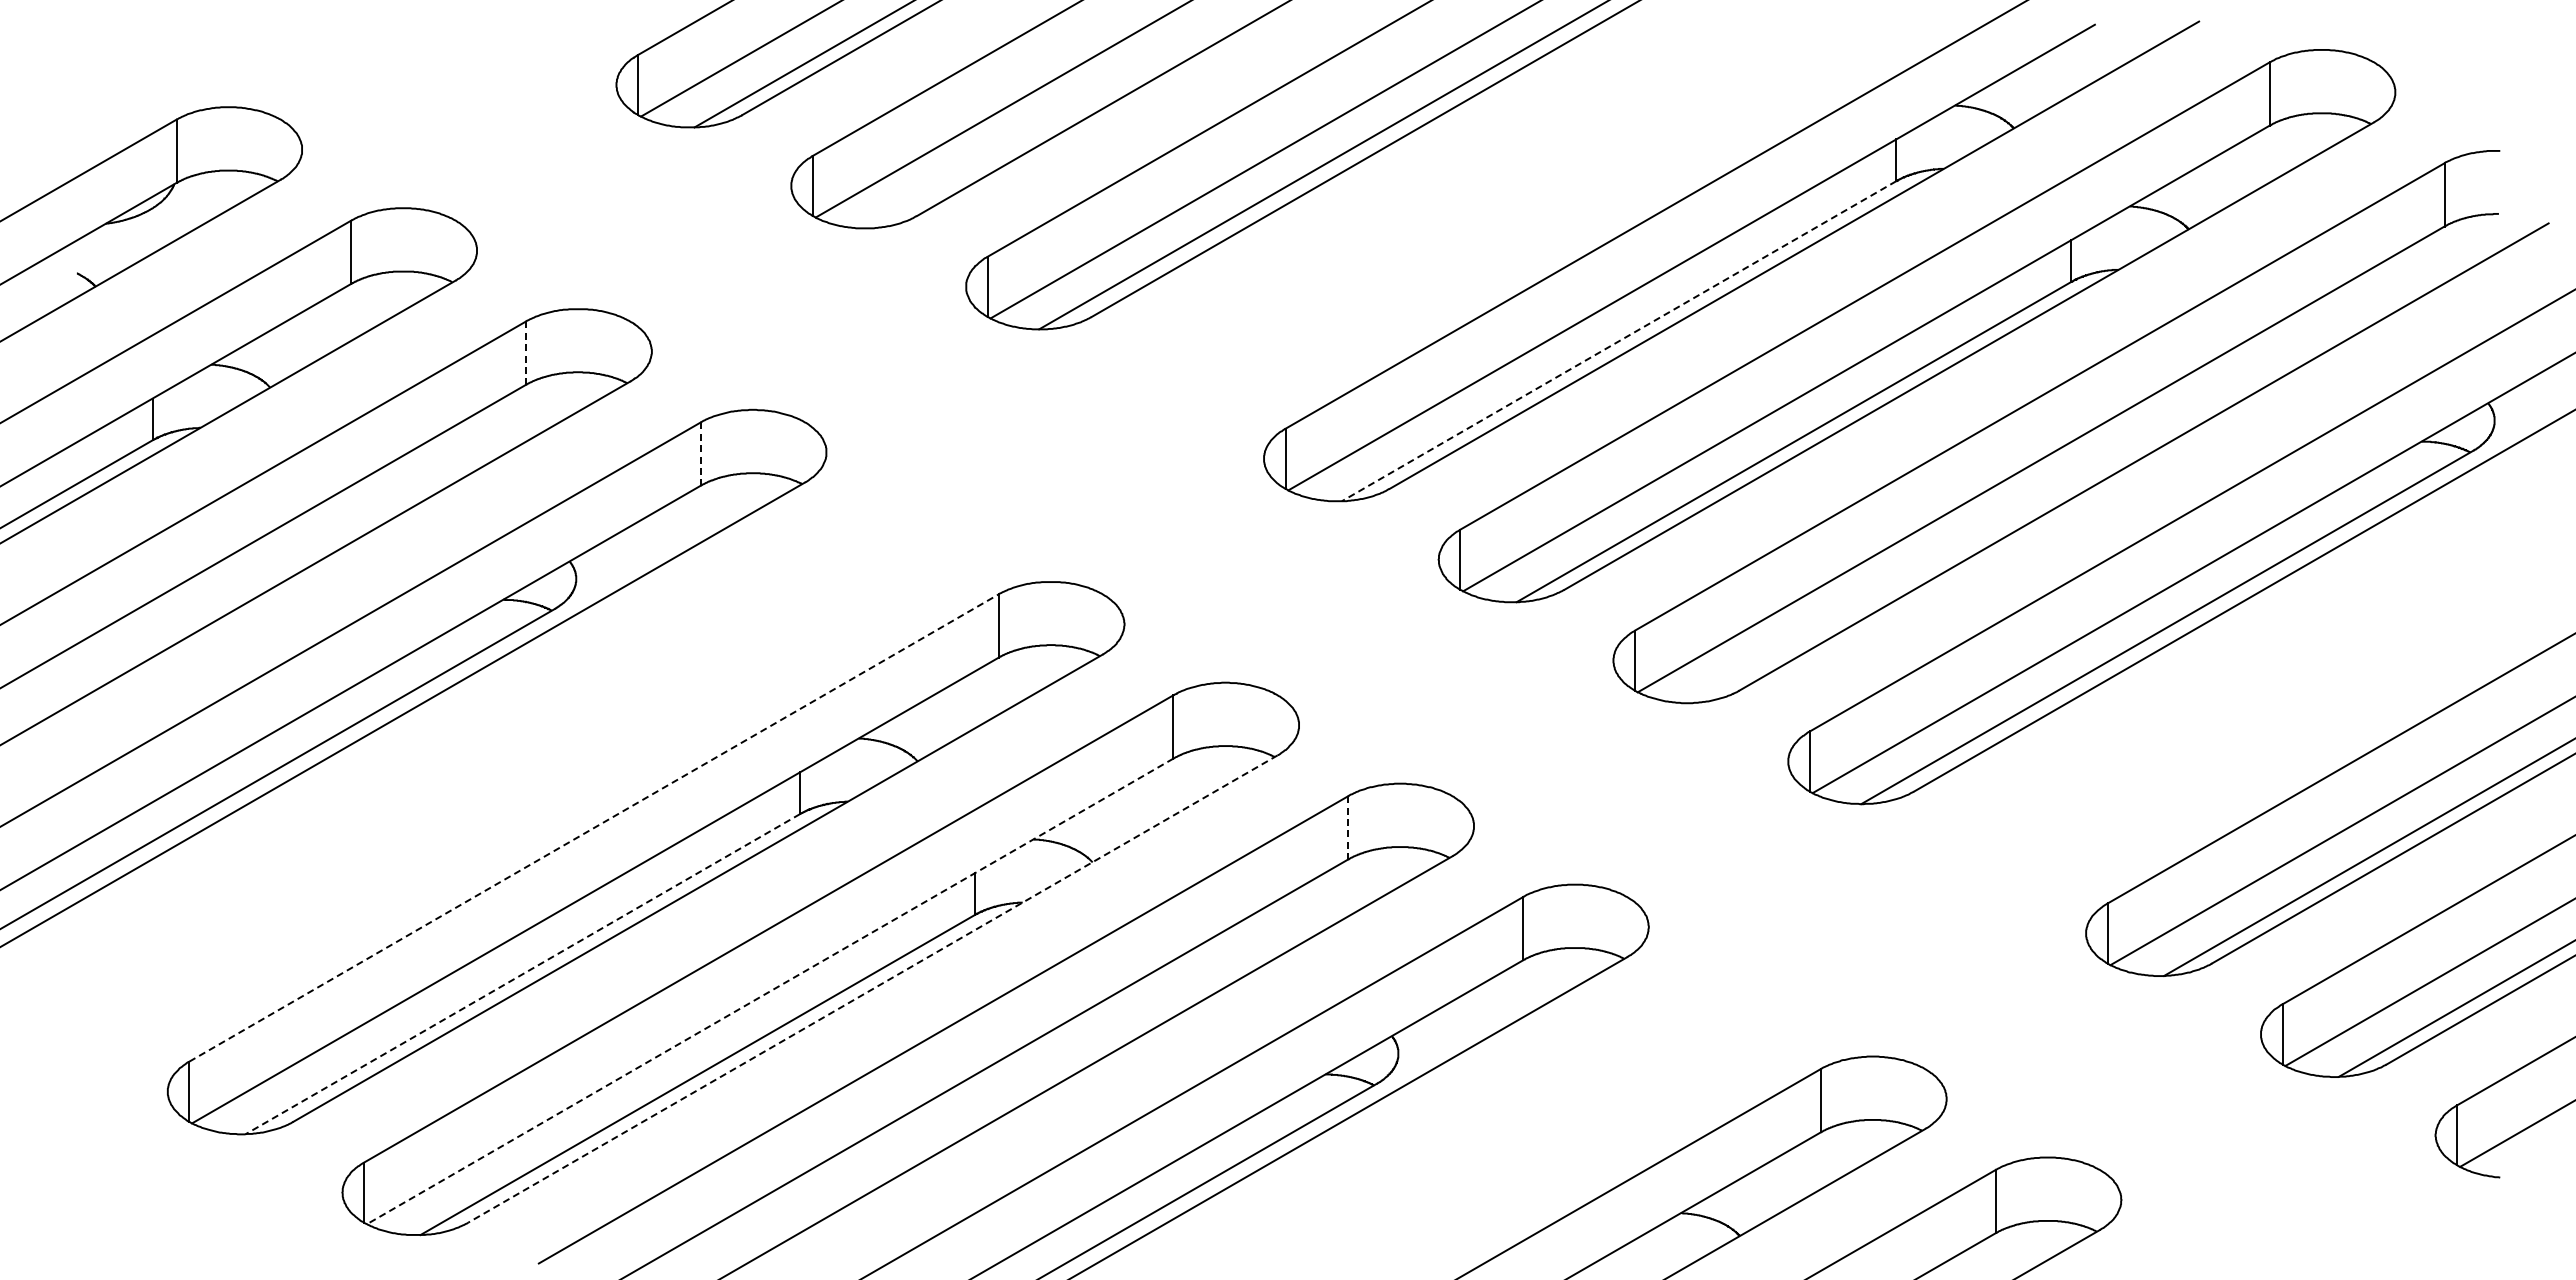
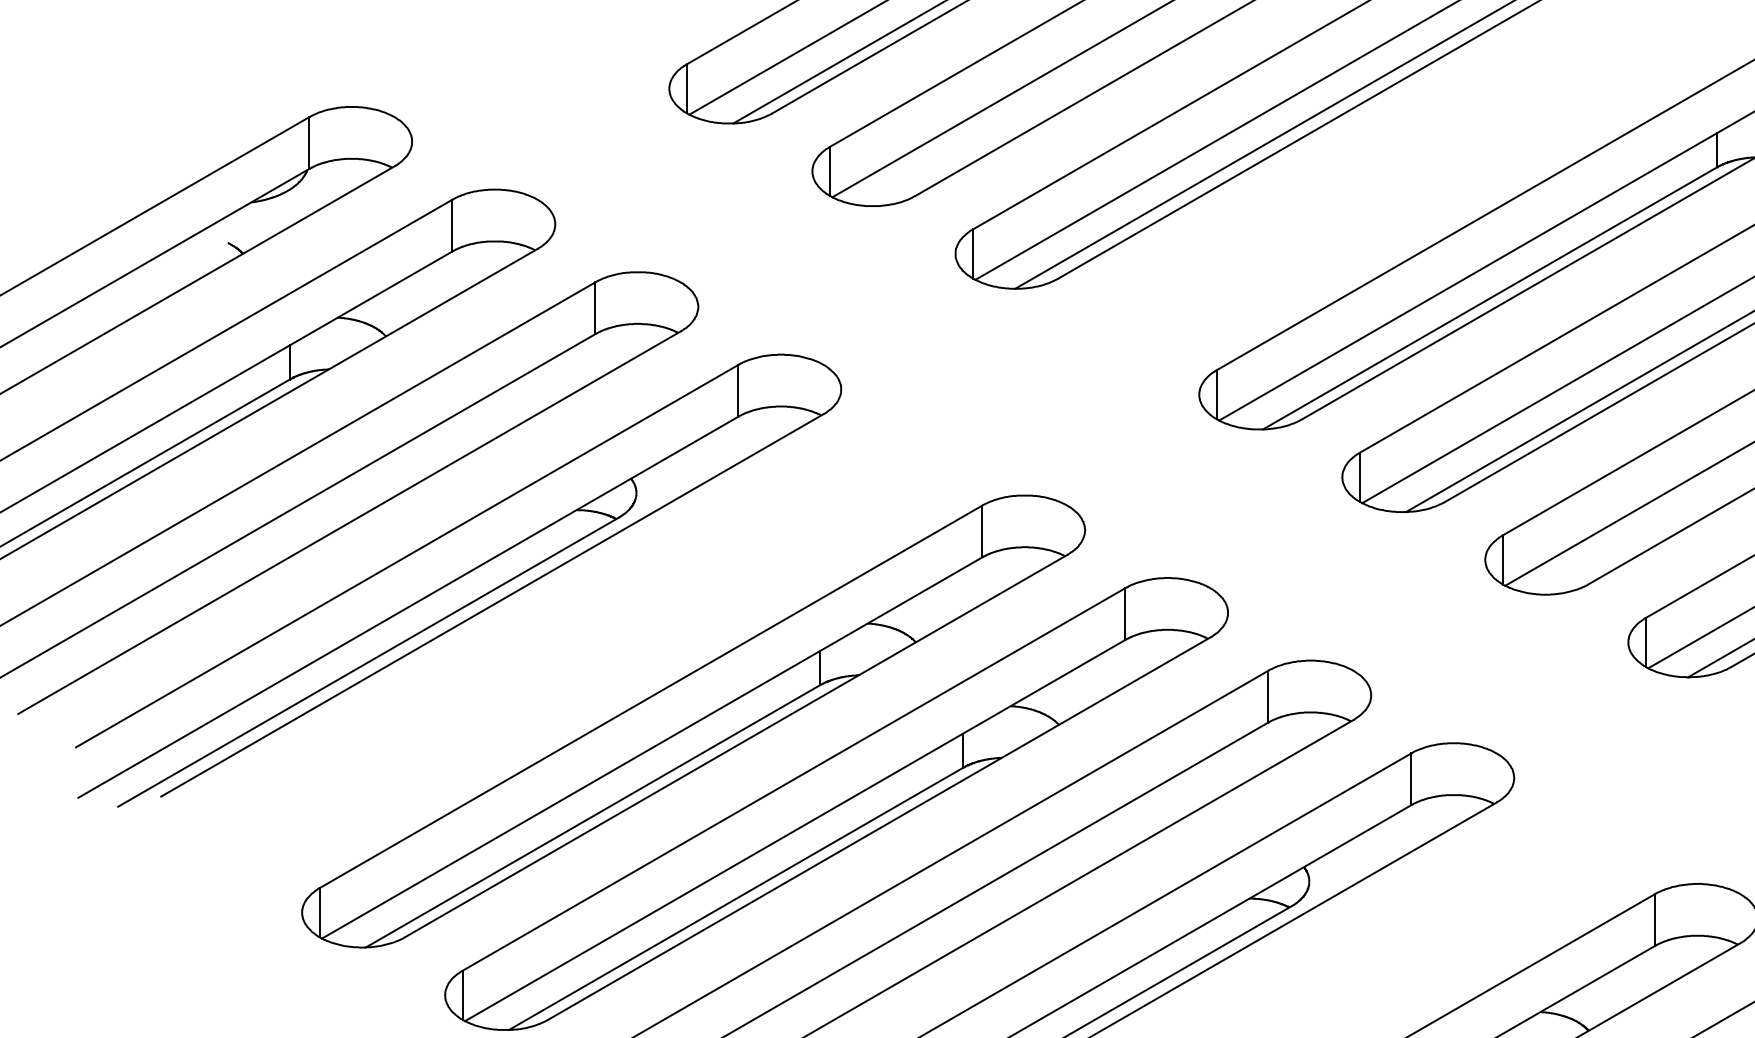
line: (1618, 341) -> (1489, 298), dashed -> solid
line: (526, 353) -> (595, 308), dashed -> solid
line: (700, 454) -> (738, 391), dashed -> solid
line: (594, 827) -> (651, 696), dashed -> solid
line: (1348, 827) -> (1268, 696), dashed -> solid
line: (522, 974) -> (592, 816), dashed -> solid
line: (872, 989) -> (878, 829), dashed -> solid
line: (770, 991) -> (795, 830), dashed -> solid

